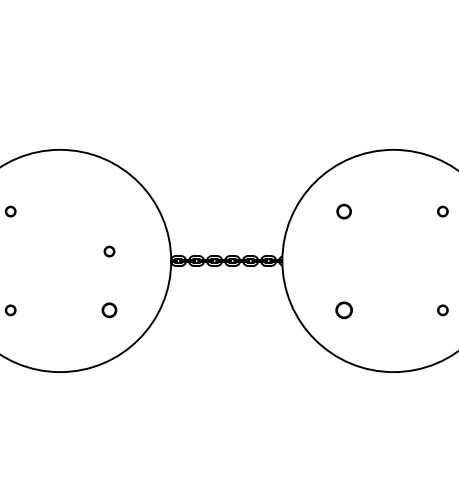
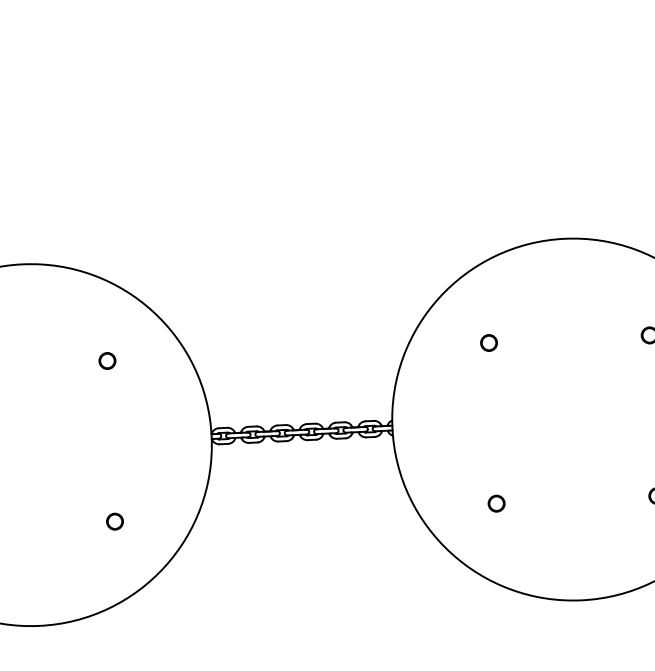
part: (343, 211) -> (488, 342), size x0.71
part: (109, 251) -> (107, 360), moved
part: (109, 310) -> (115, 521), size x0.71
part: (343, 310) -> (495, 503), size x0.62

